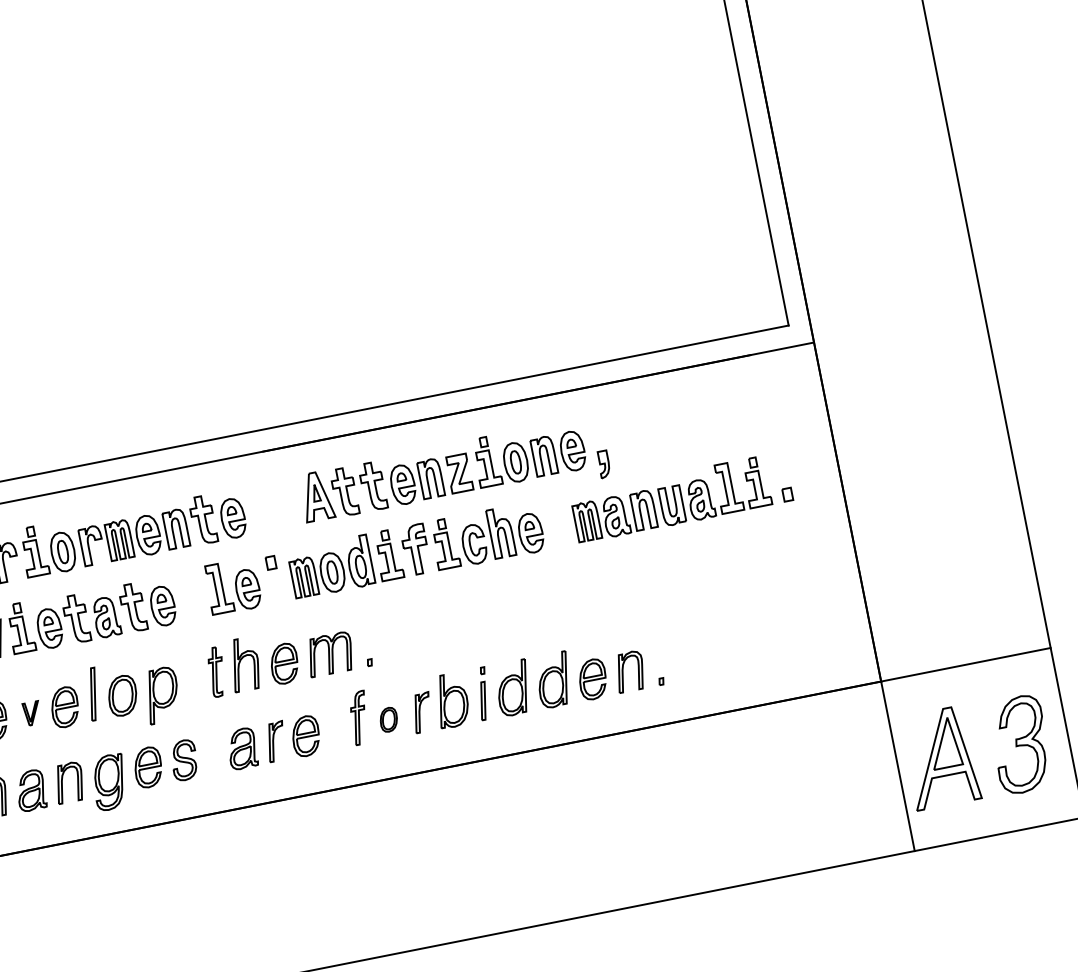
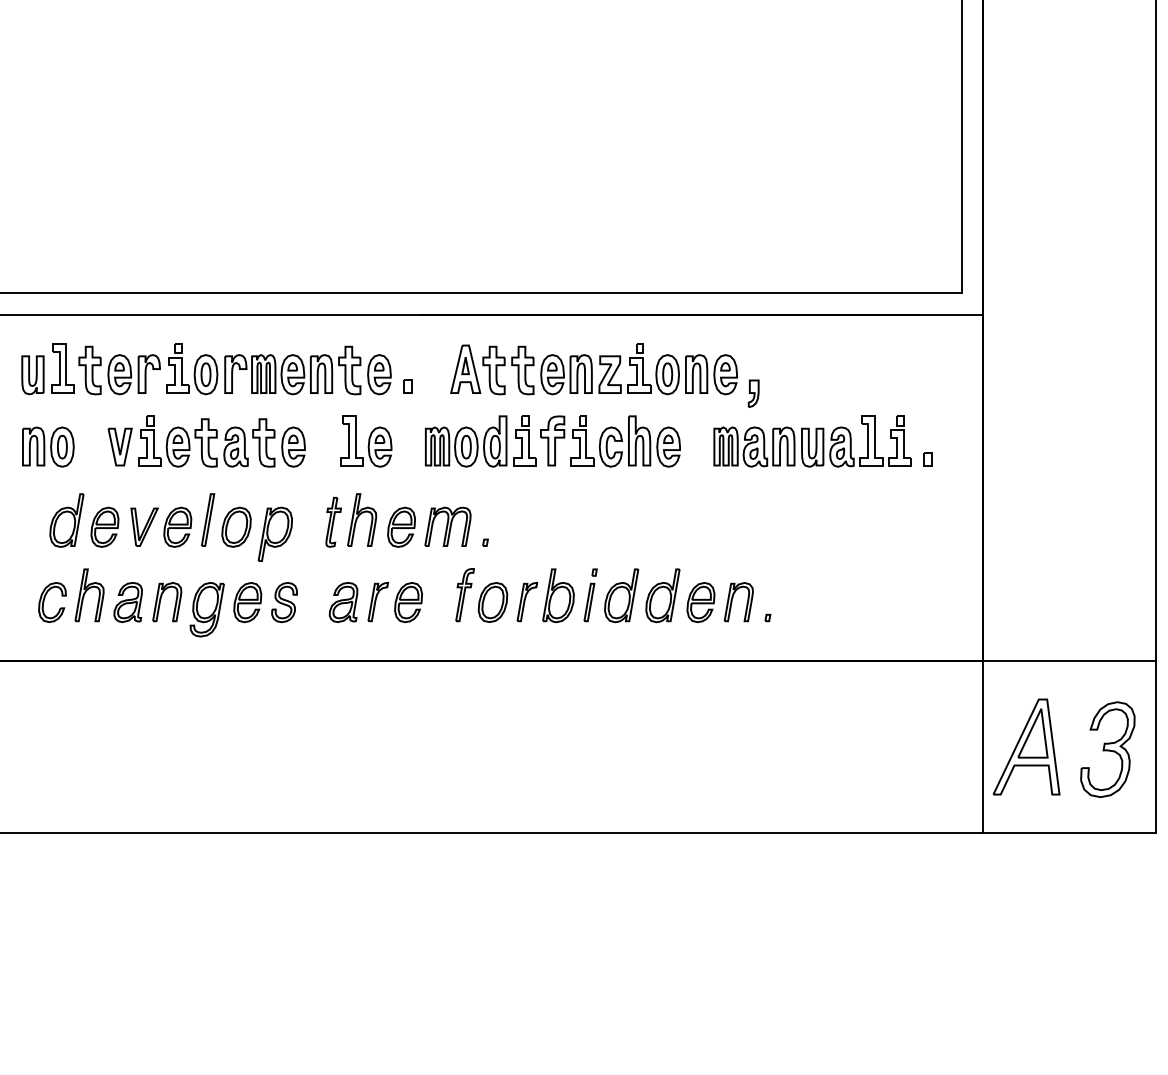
part: (270, 562) -> (407, 386), moved
part: (32, 712) -> (144, 526), size x1.67
part: (388, 719) -> (492, 602), size x1.67

